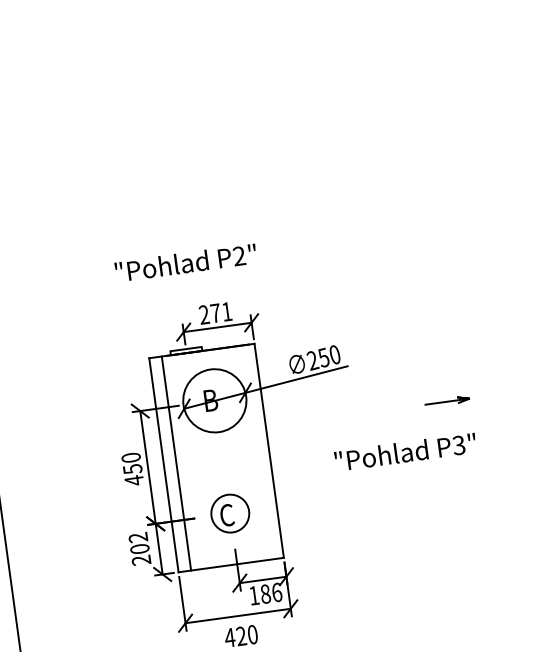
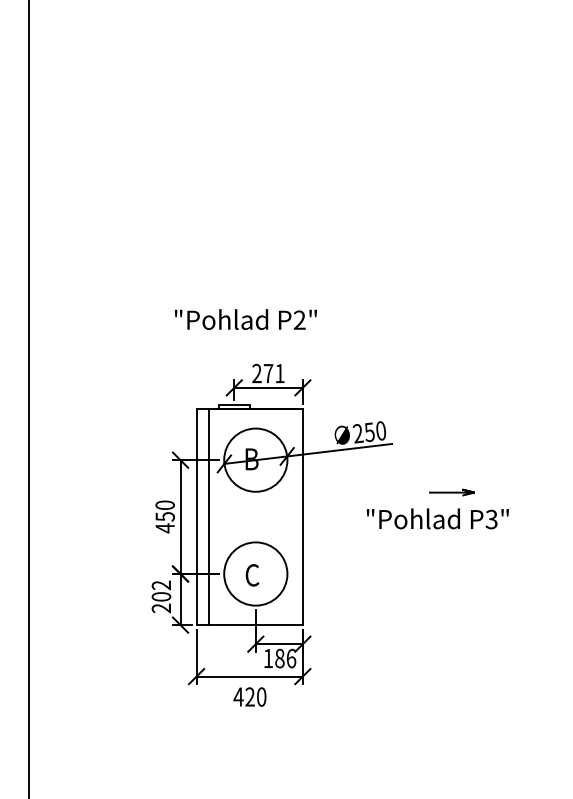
line: (446, 401) -> (451, 492), moved
text: (405, 451) -> (437, 518), moved
circle: (229, 513) -> (255, 573), size x1.67

